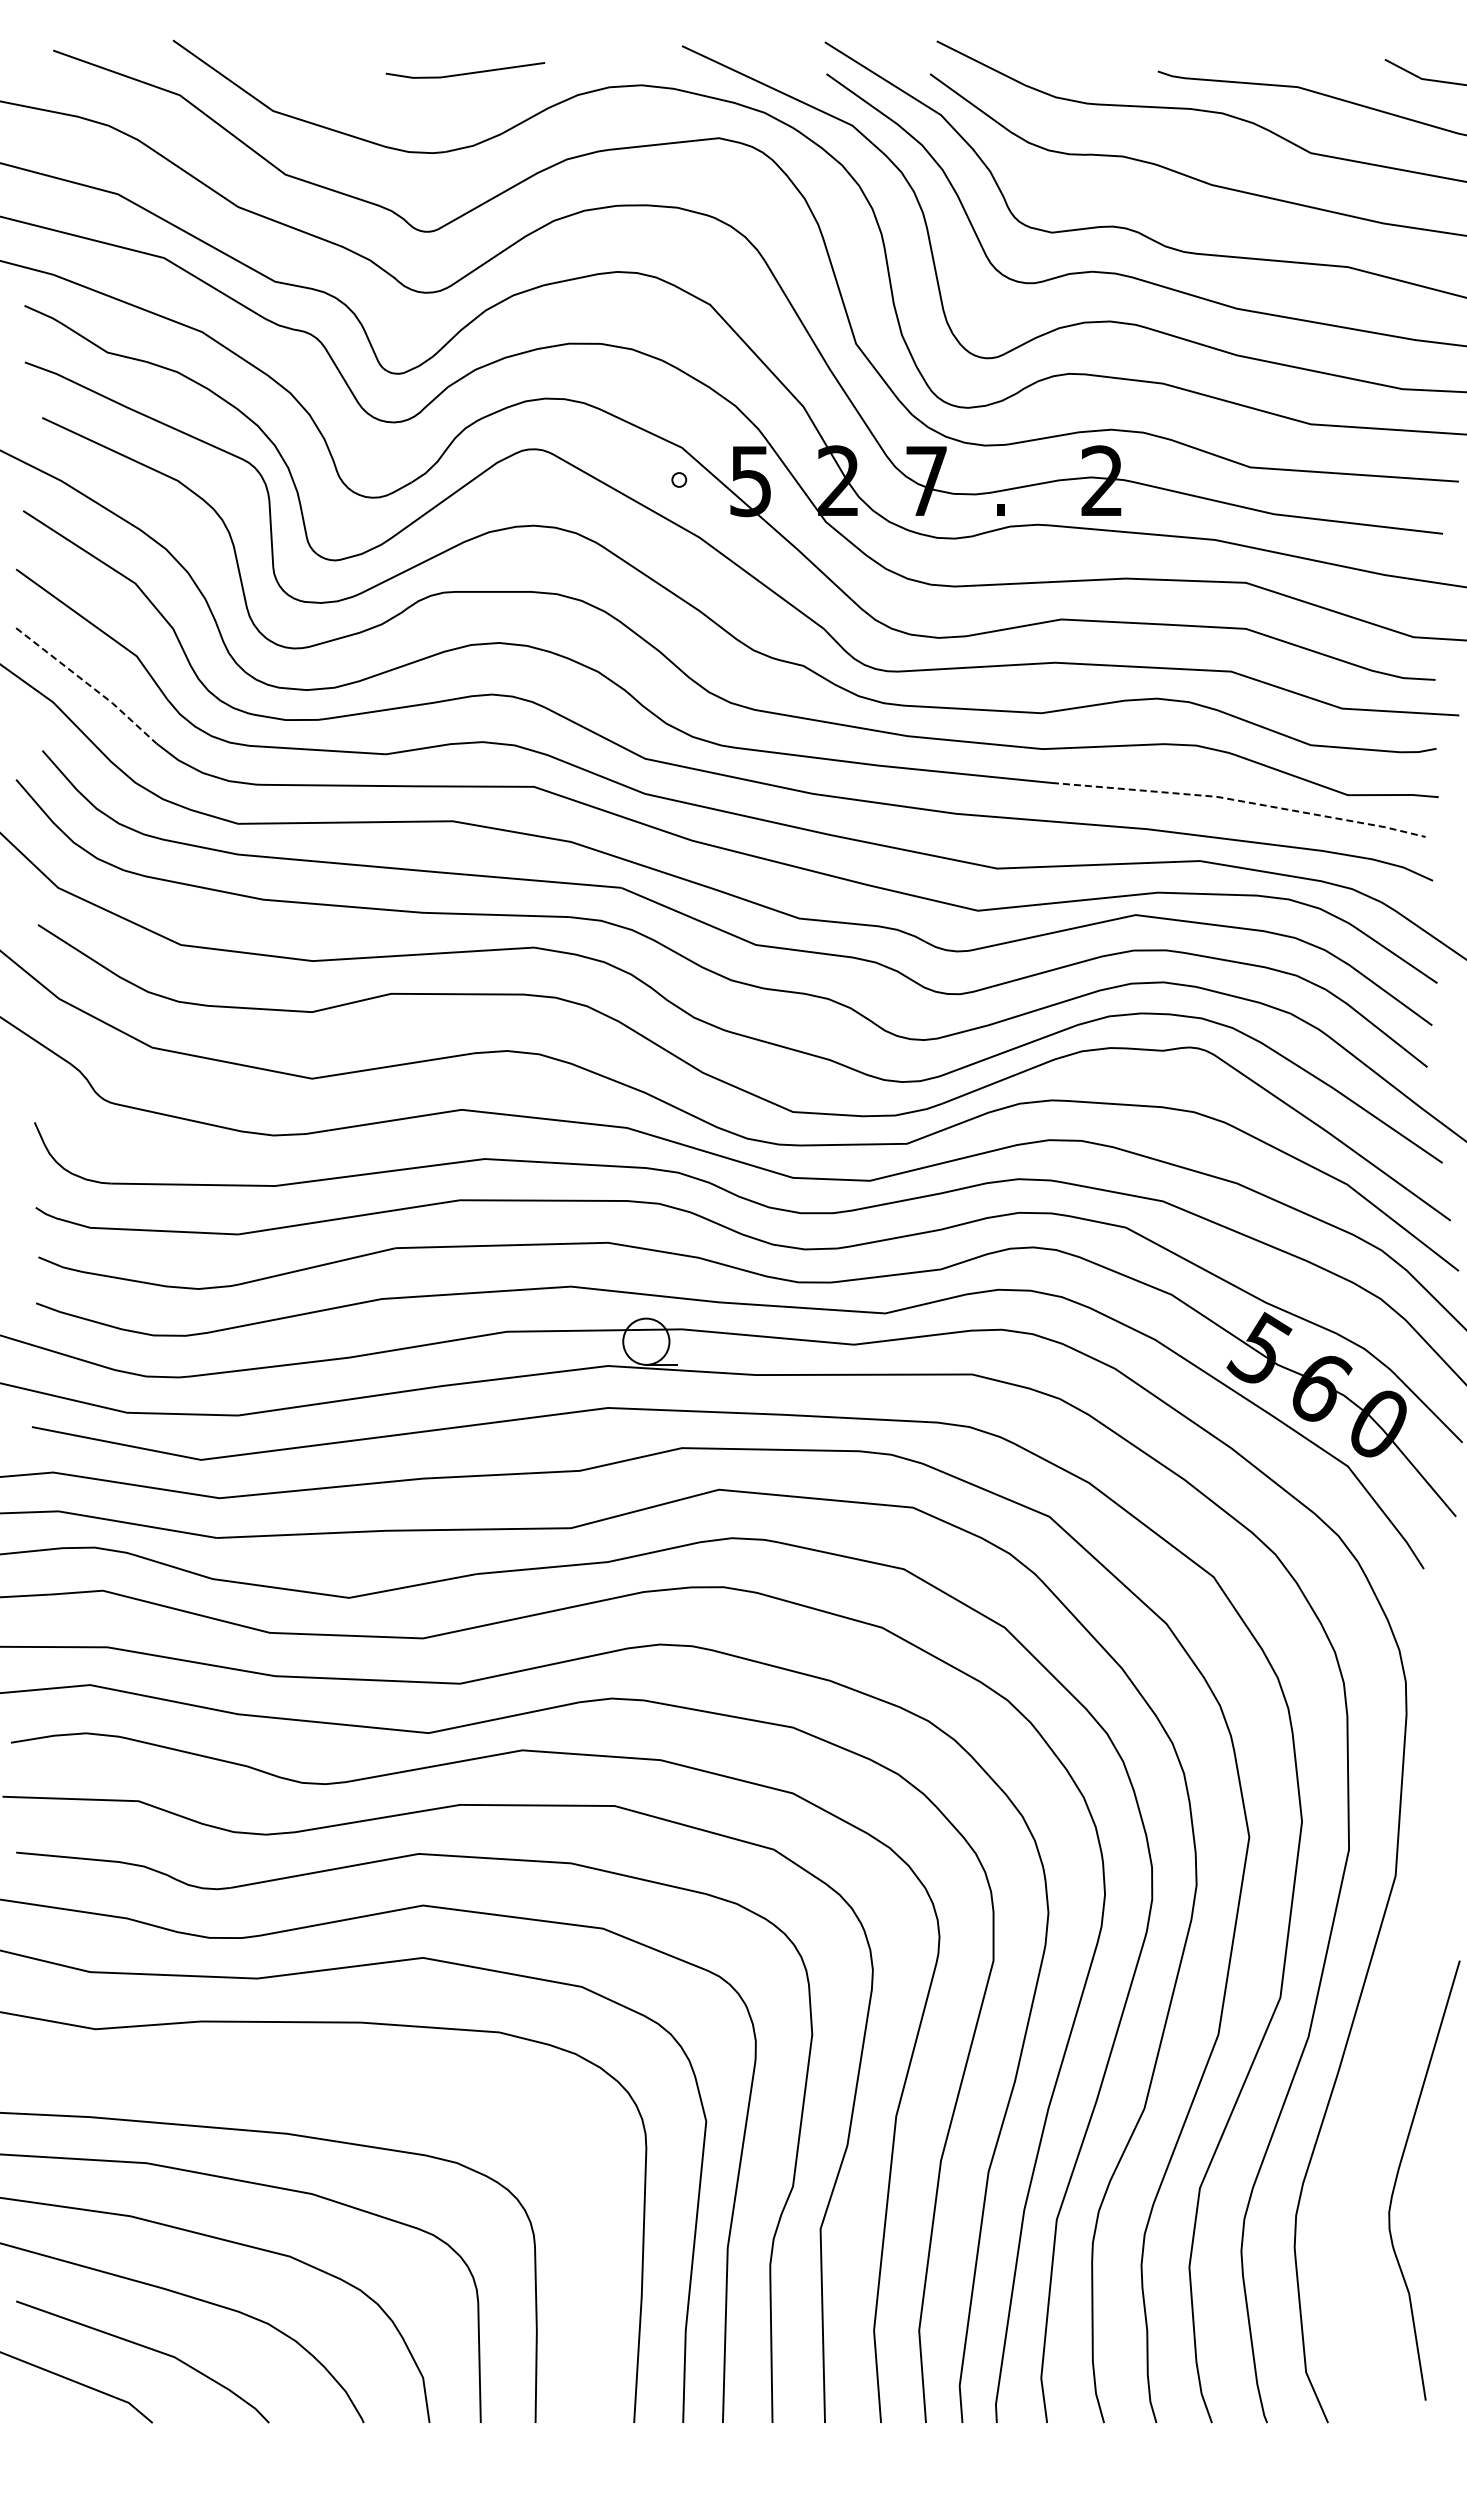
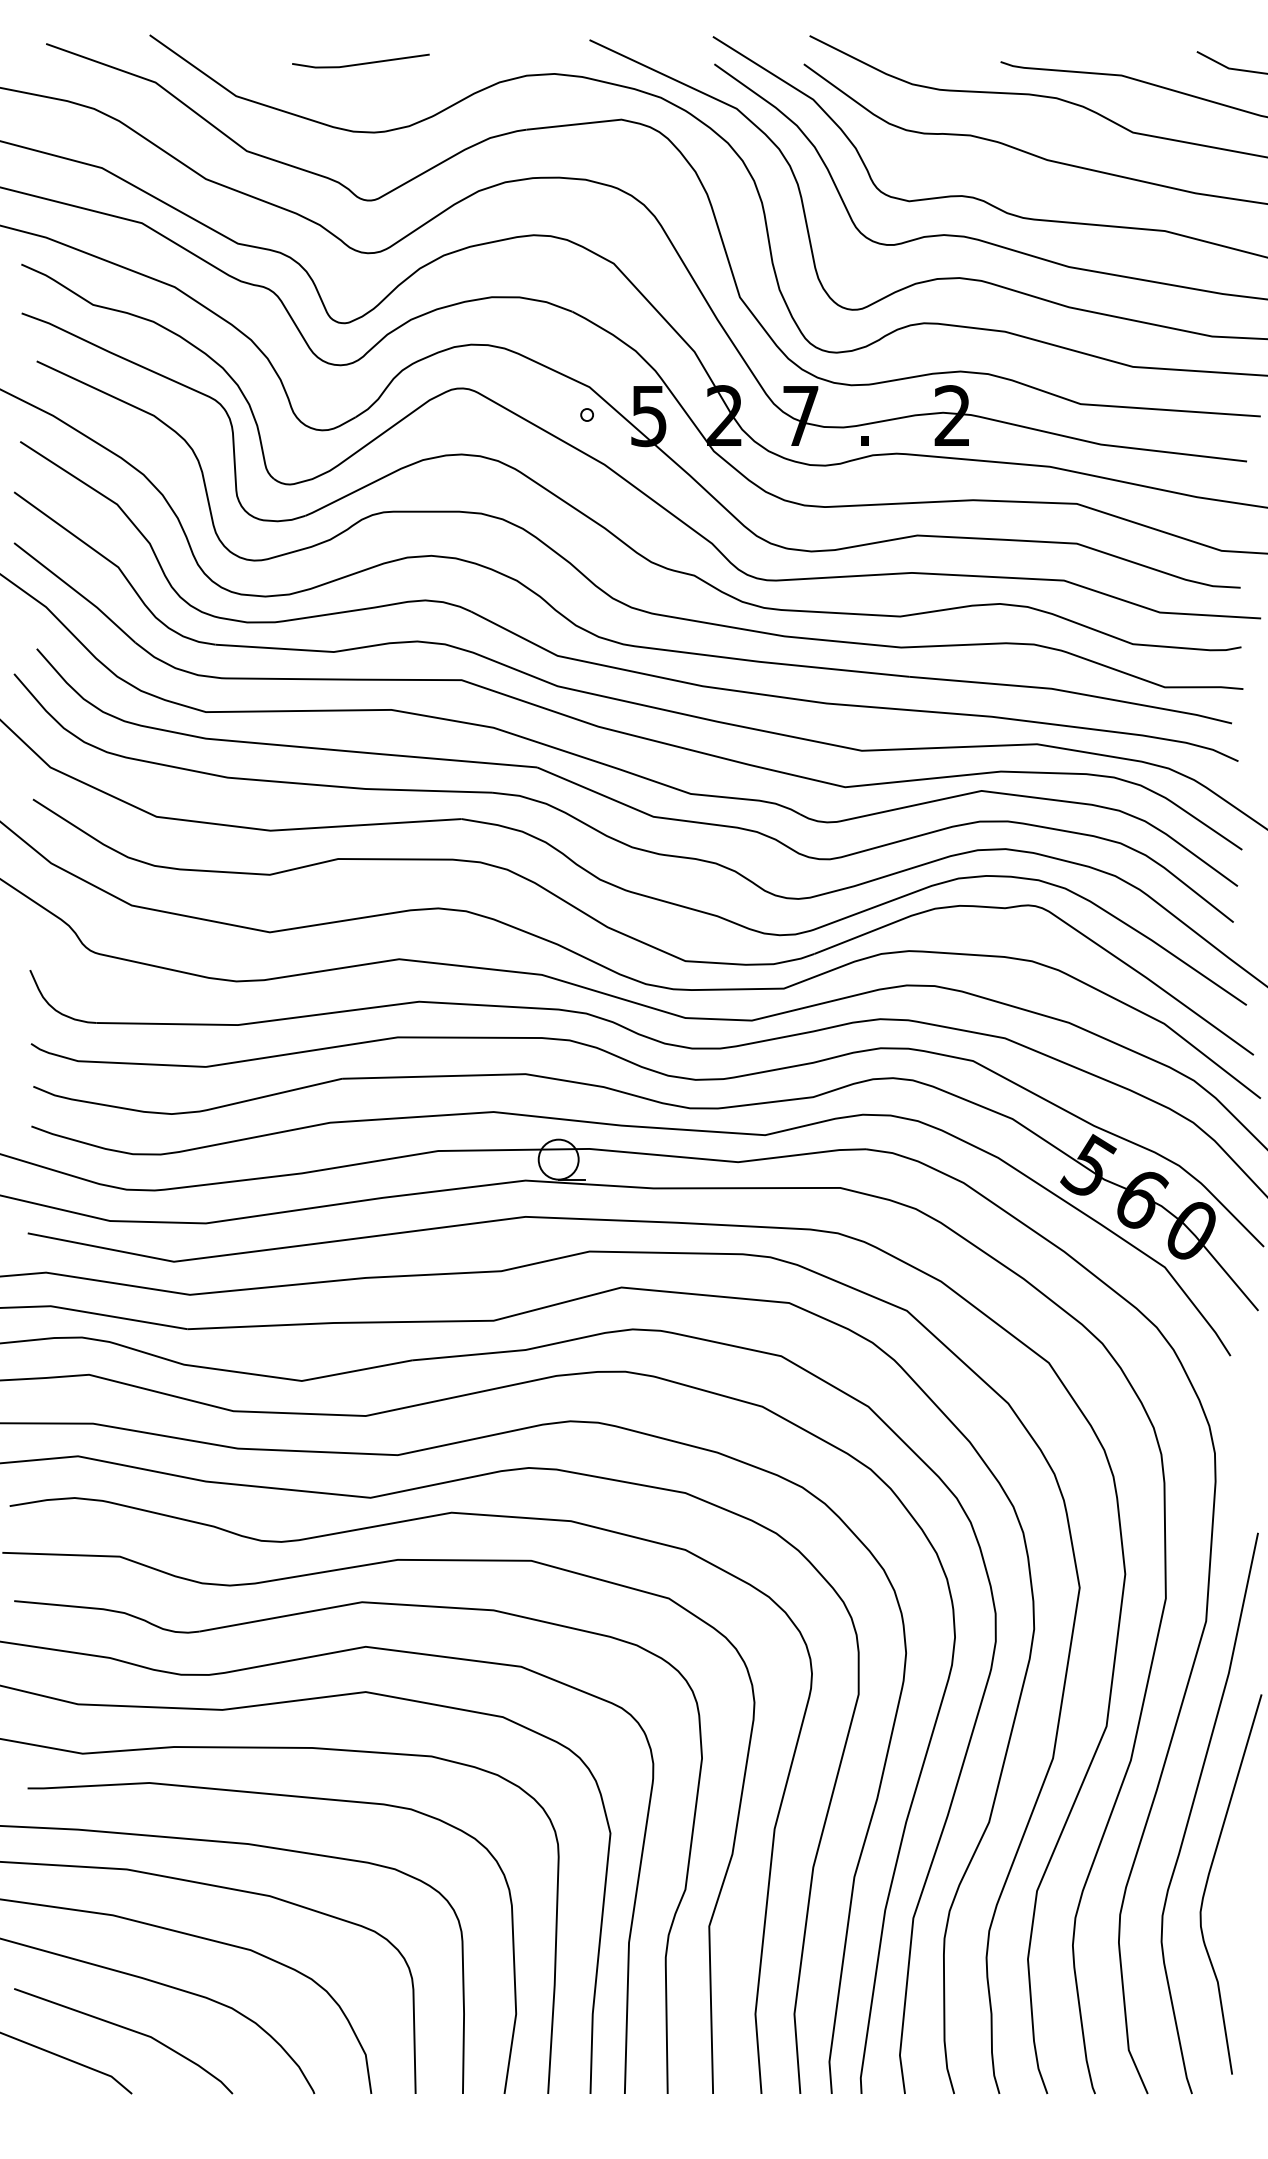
line: (467, 72) -> (362, 62), moved
line: (88, 684) -> (76, 591), dashed -> solid
line: (1240, 801) -> (1072, 692), dashed -> solid
curve: (325, 2078) -> (281, 1796), added
curve: (1380, 2091) -> (1193, 1807), added

